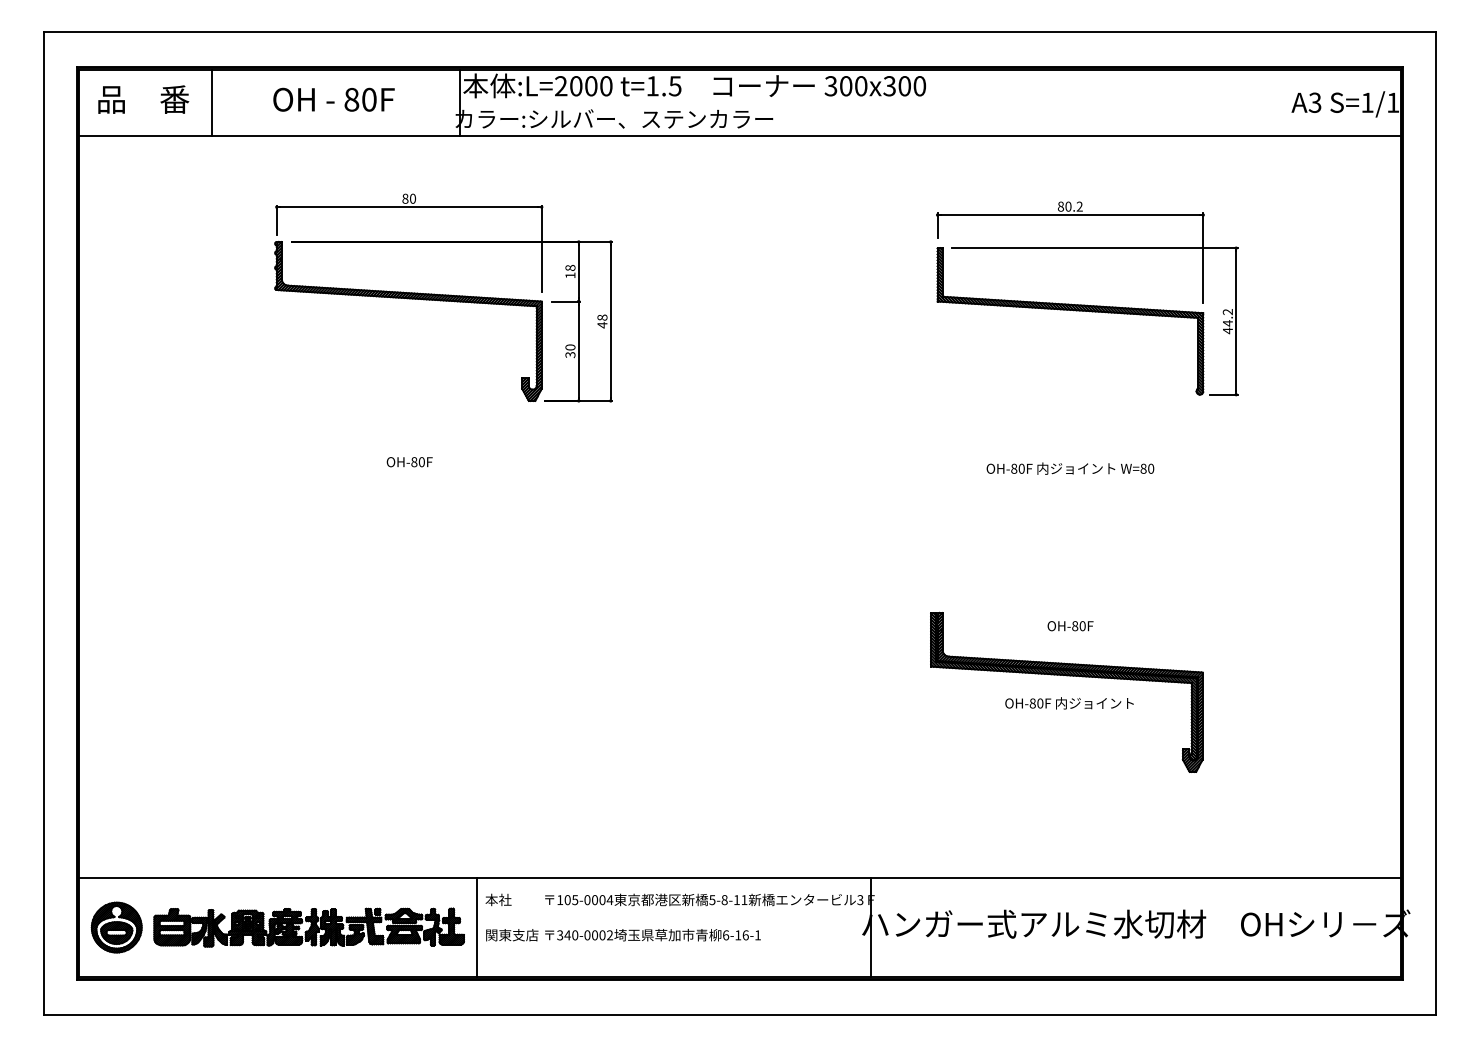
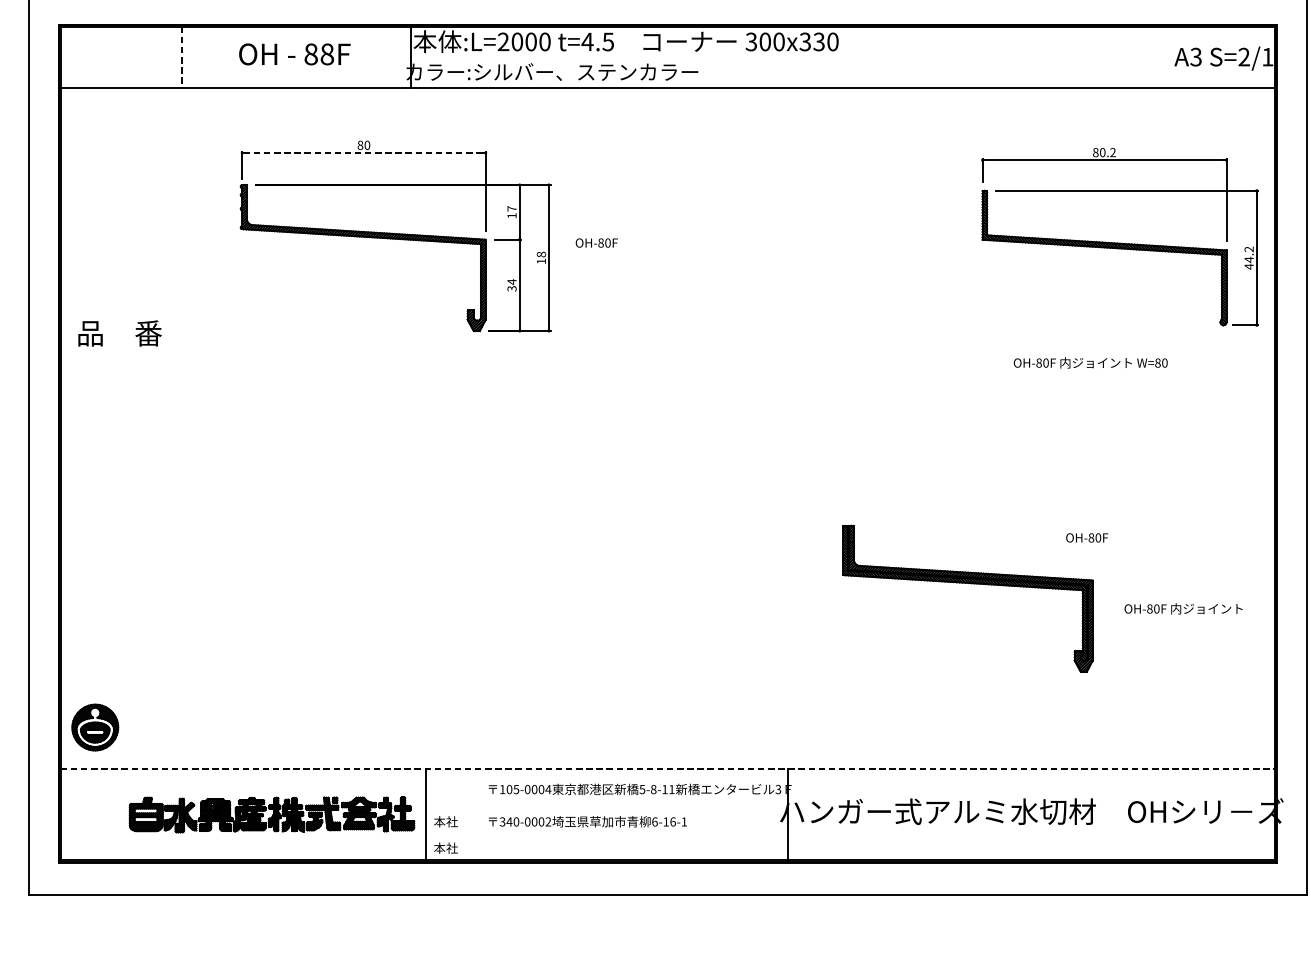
text: (652, 86) -> (587, 42), t=1.5 -> t=4.5
text: (904, 86) -> (818, 42), 300x300 -> 300x330
text: (143, 99) -> (119, 333), moved
text: (369, 99) -> (327, 54), 80F -> 88F
text: (1367, 102) -> (1244, 56), S=1/1 -> S=2/1
line: (211, 103) -> (182, 57), solid -> dashed
line: (408, 207) -> (363, 153), solid -> dashed
text: (570, 267) -> (512, 208), 18 -> 17
part: (1087, 298) -> (1120, 236), moved
text: (602, 324) -> (541, 260), 48 -> 18
text: (570, 347) -> (512, 281), 30 -> 34
text: (409, 462) -> (596, 243), moved
text: (1070, 468) -> (1090, 362), moved
text: (1070, 626) -> (1087, 538), moved
text: (1069, 703) -> (1183, 608), moved
line: (739, 877) -> (667, 768), solid -> dashed
text: (498, 899) -> (445, 847), moved
part: (116, 927) -> (95, 727), moved
text: (511, 935) -> (457, 822), 関東支店 -> 本社

